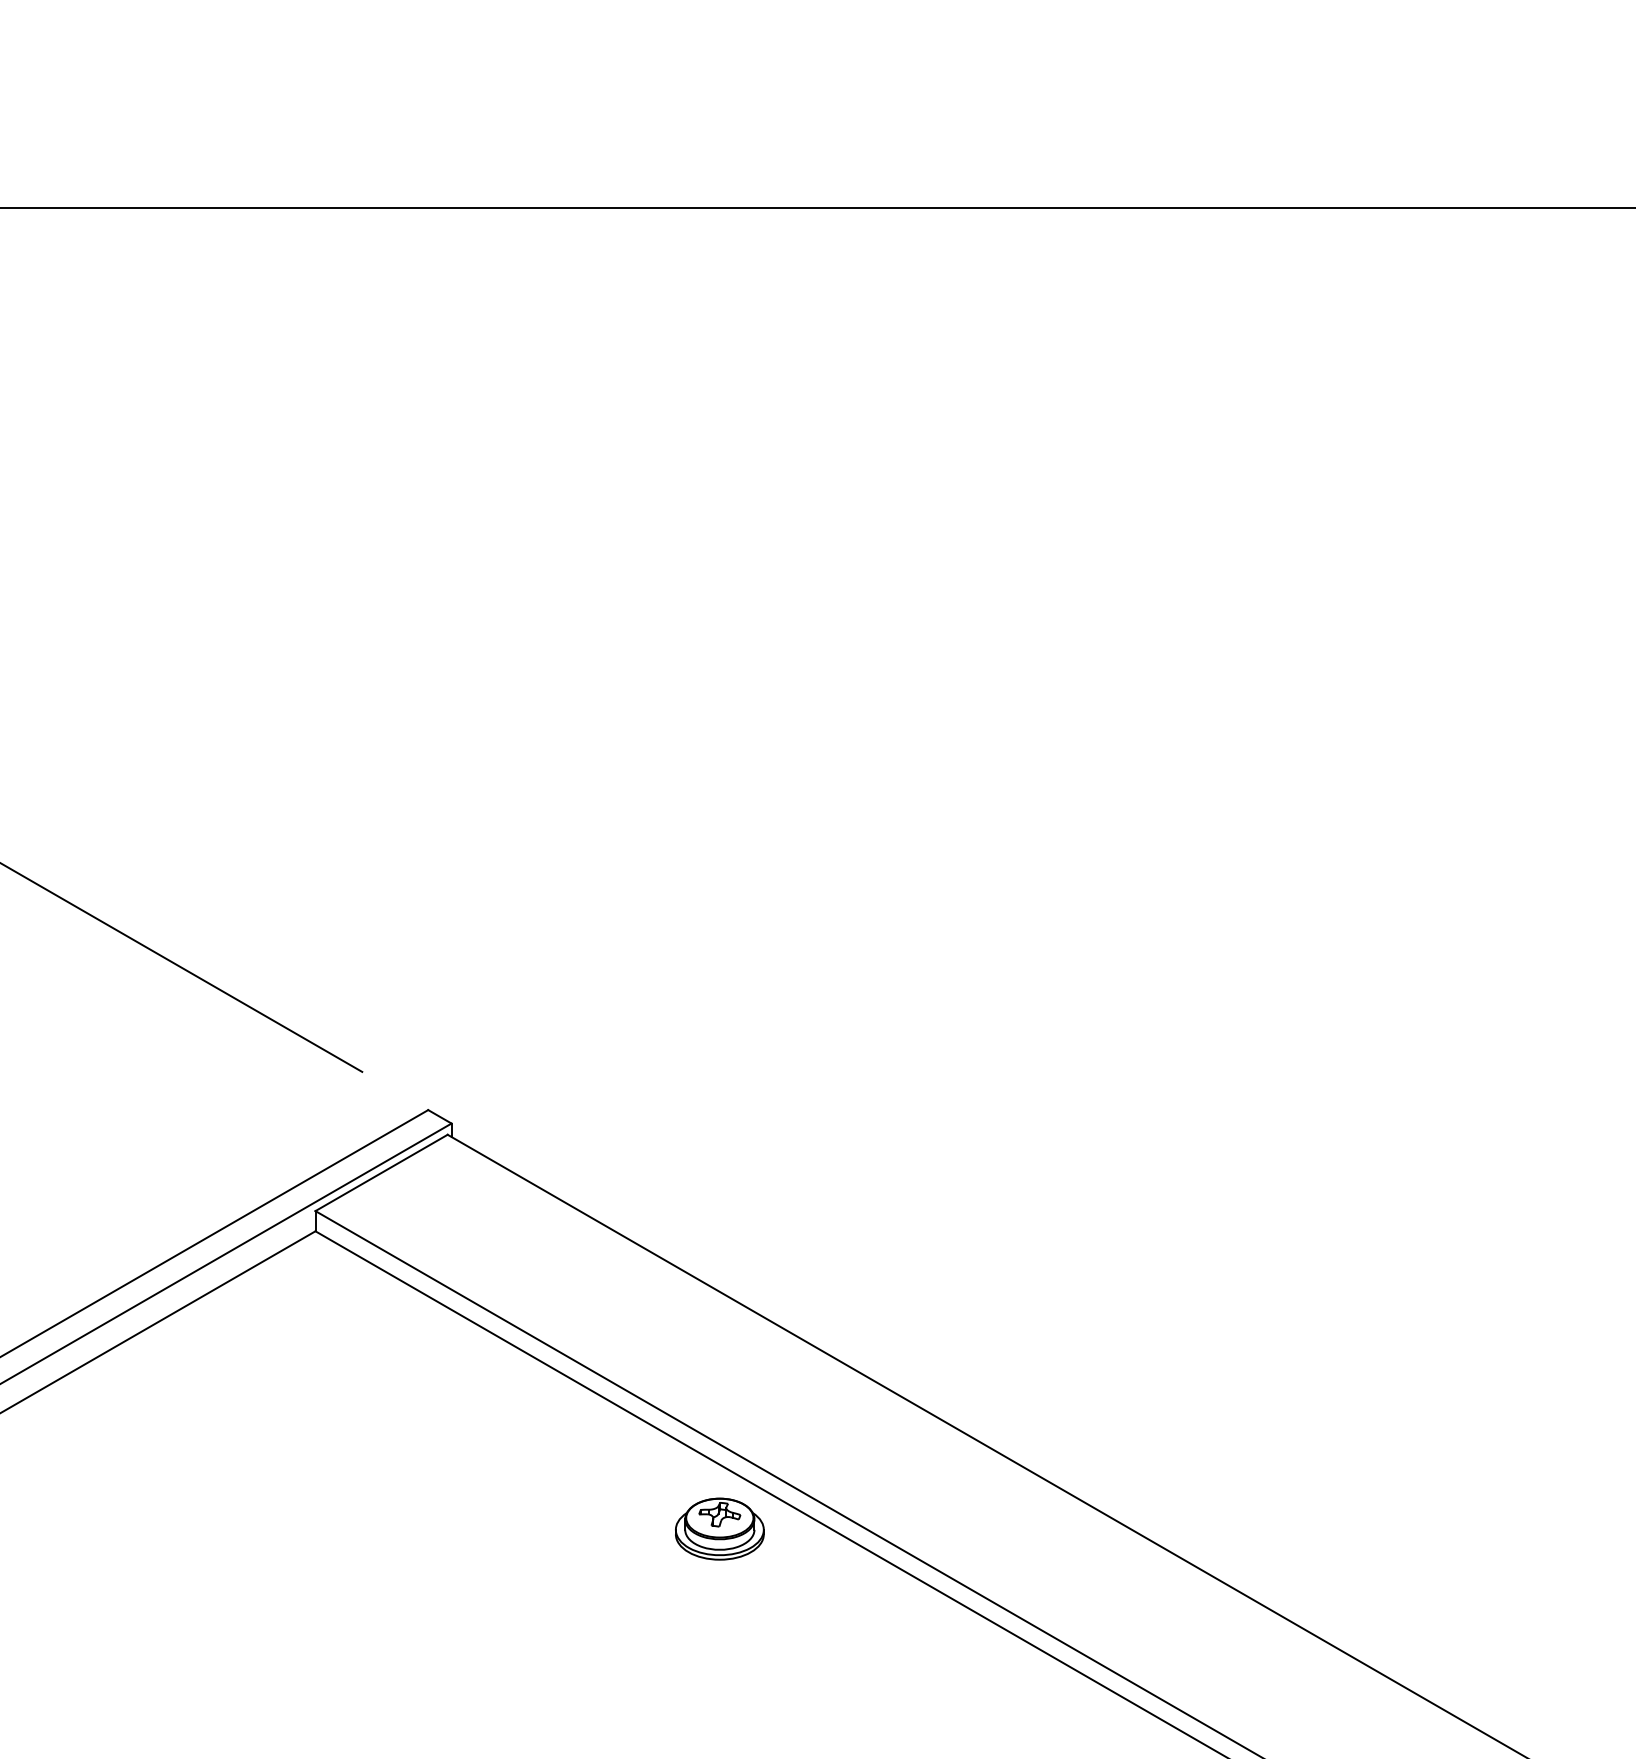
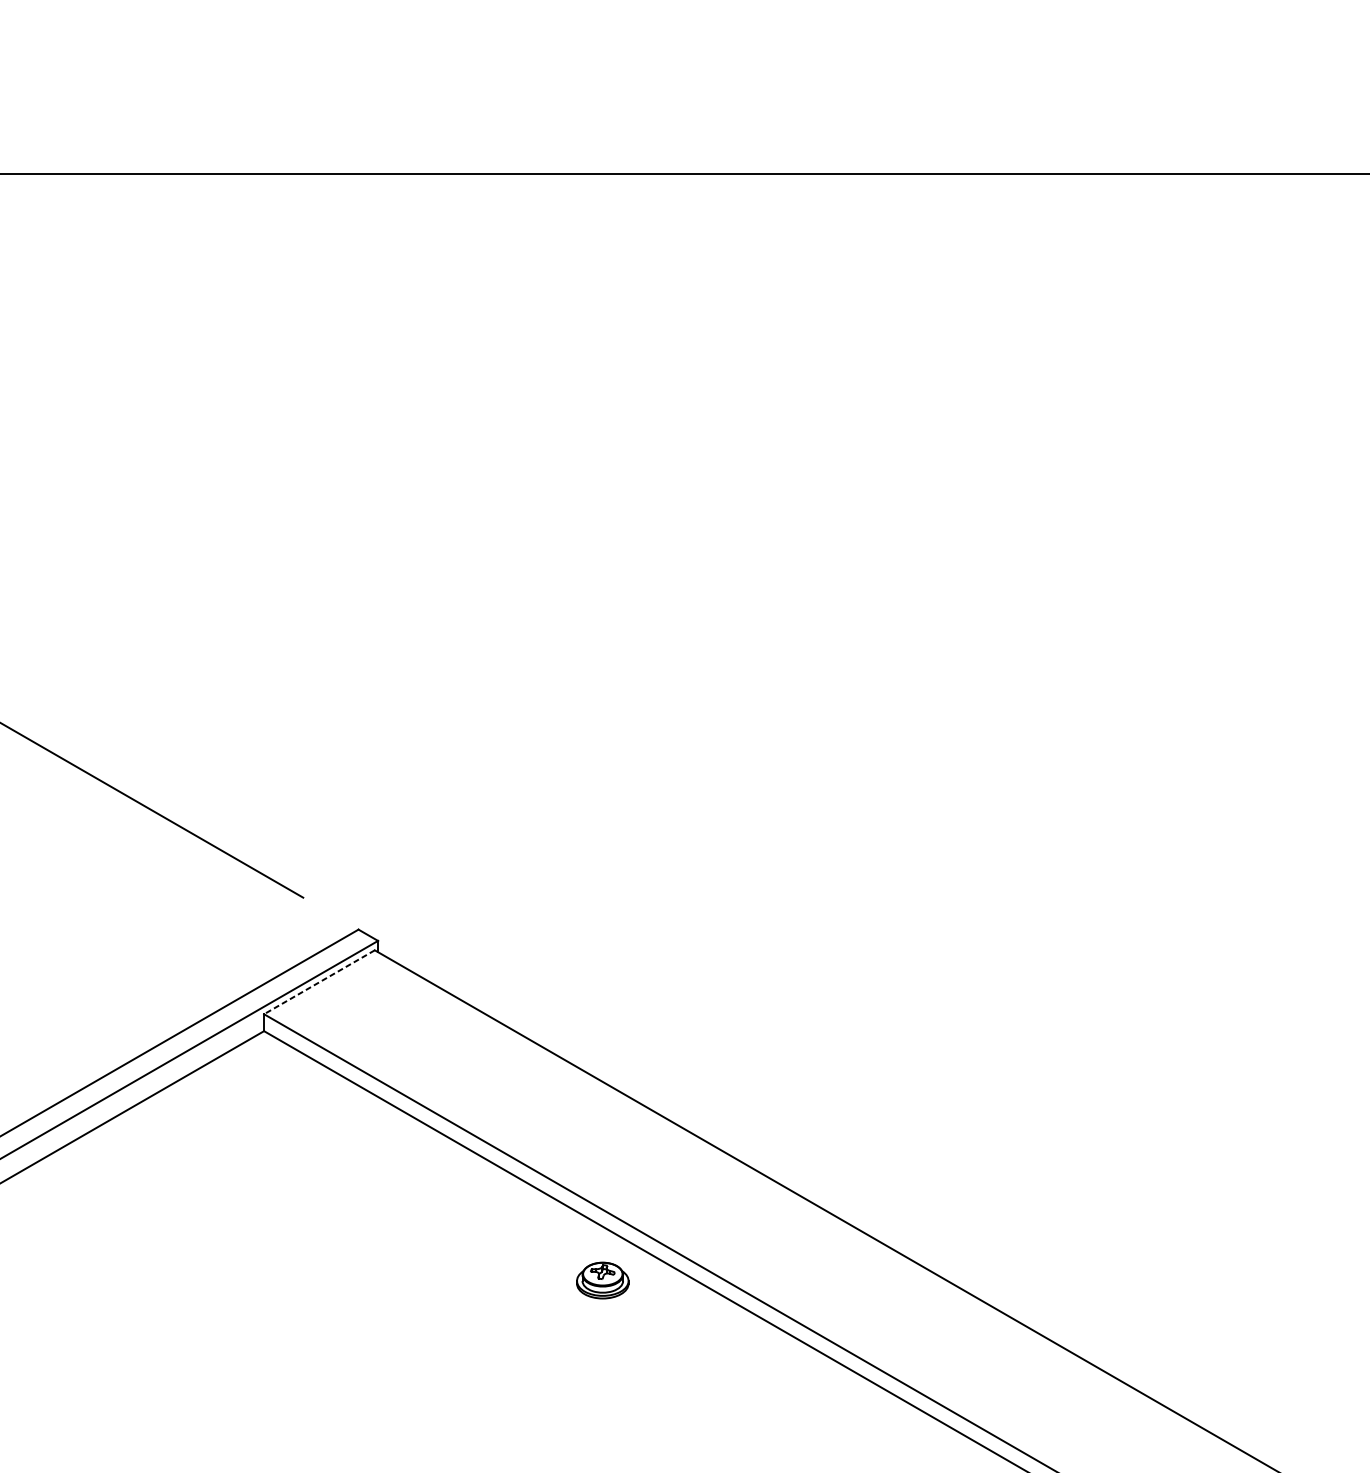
line: (381, 1173) -> (319, 982), solid -> dashed
part: (719, 1528) -> (602, 1280), size x0.7

